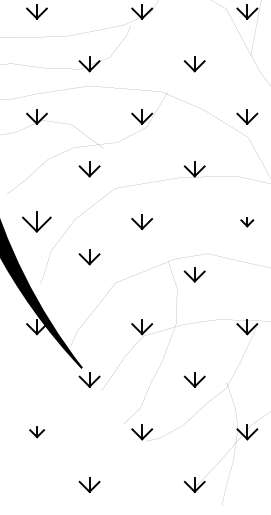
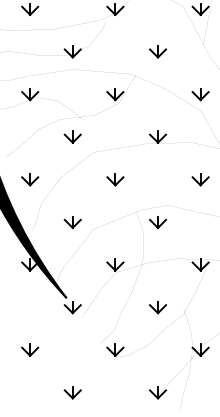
part: (37, 221) -> (30, 179), size x0.71
part: (247, 221) -> (200, 179), size x1.67
part: (89, 257) -> (72, 222), moved
part: (37, 431) -> (30, 349), size x1.43

